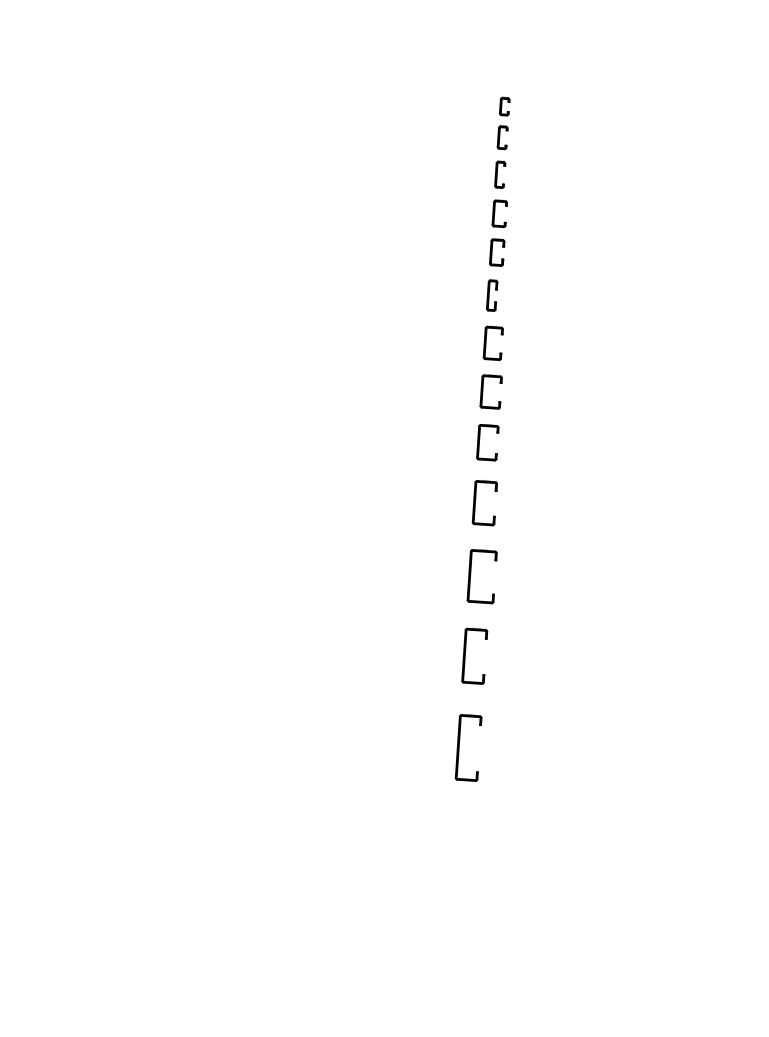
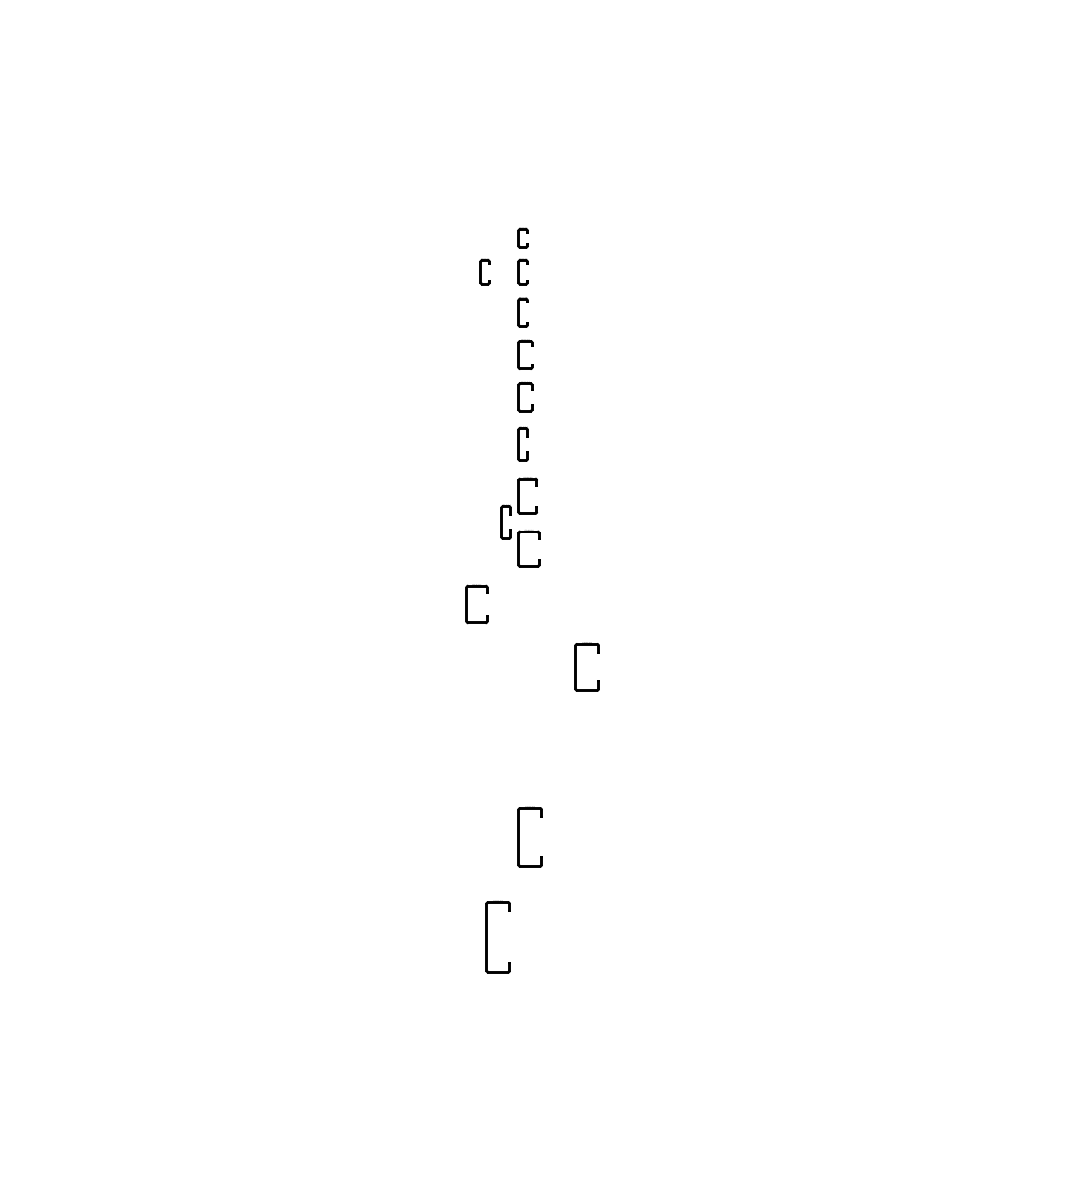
part: (467, 134) -> (484, 271), added
part: (471, 365) -> (505, 521), added
part: (479, 442) -> (467, 604), moved
part: (475, 501) -> (576, 666), moved
part: (470, 575) -> (519, 749), removed
part: (458, 746) -> (487, 936), moved

